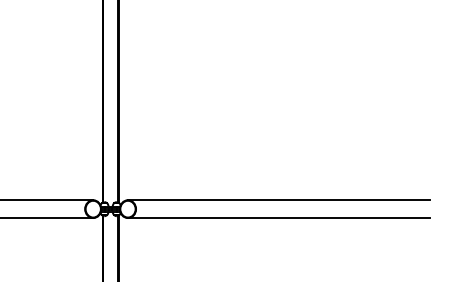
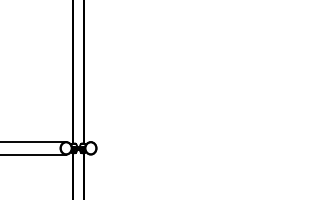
line: (278, 200) -> (197, 142), removed
line: (278, 218) -> (197, 154), removed

